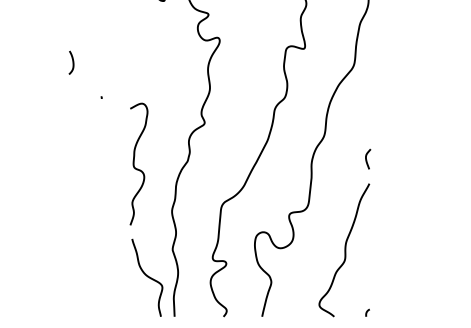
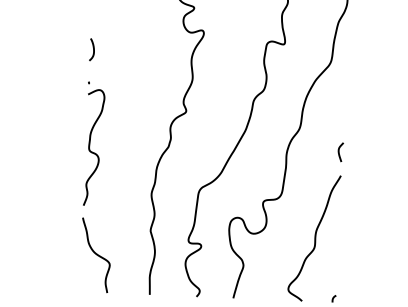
curve: (72, 62) -> (93, 49), moved
curve: (134, 163) -> (89, 146), moved
curve: (147, 277) -> (95, 255), moved

